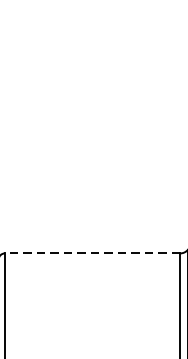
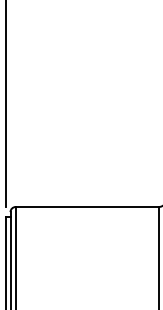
line: (91, 253) -> (86, 207), dashed -> solid

